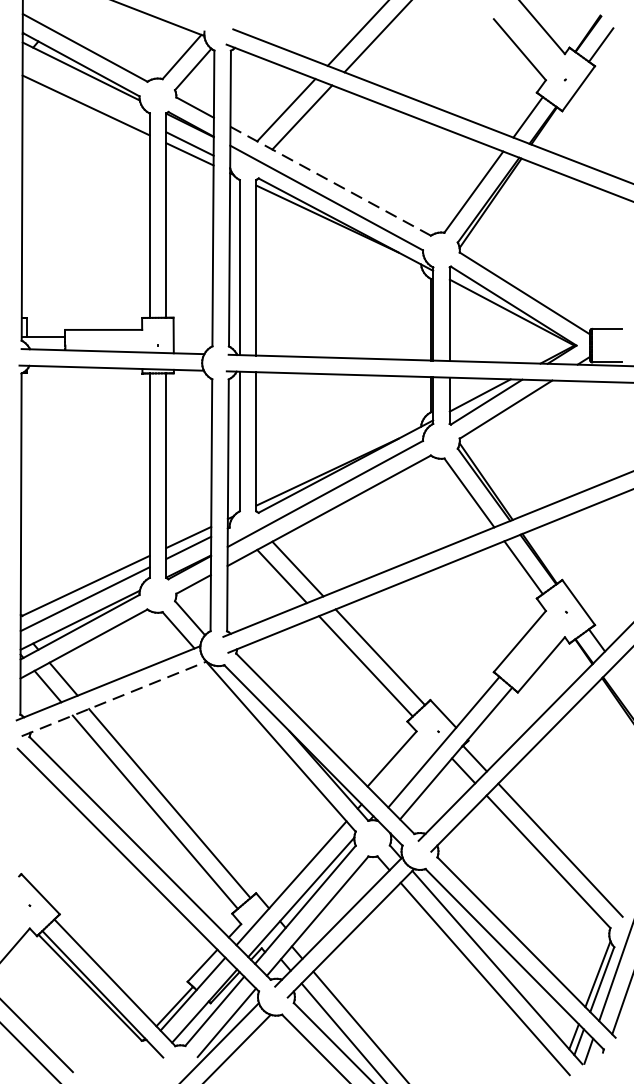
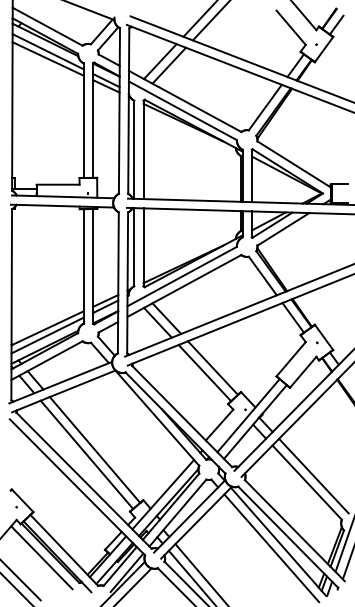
line: (84, 92) -> (47, 51), added
line: (331, 181) -> (185, 101), dashed -> solid
line: (113, 699) -> (63, 391), dashed -> solid
line: (74, 995) -> (41, 557), added

